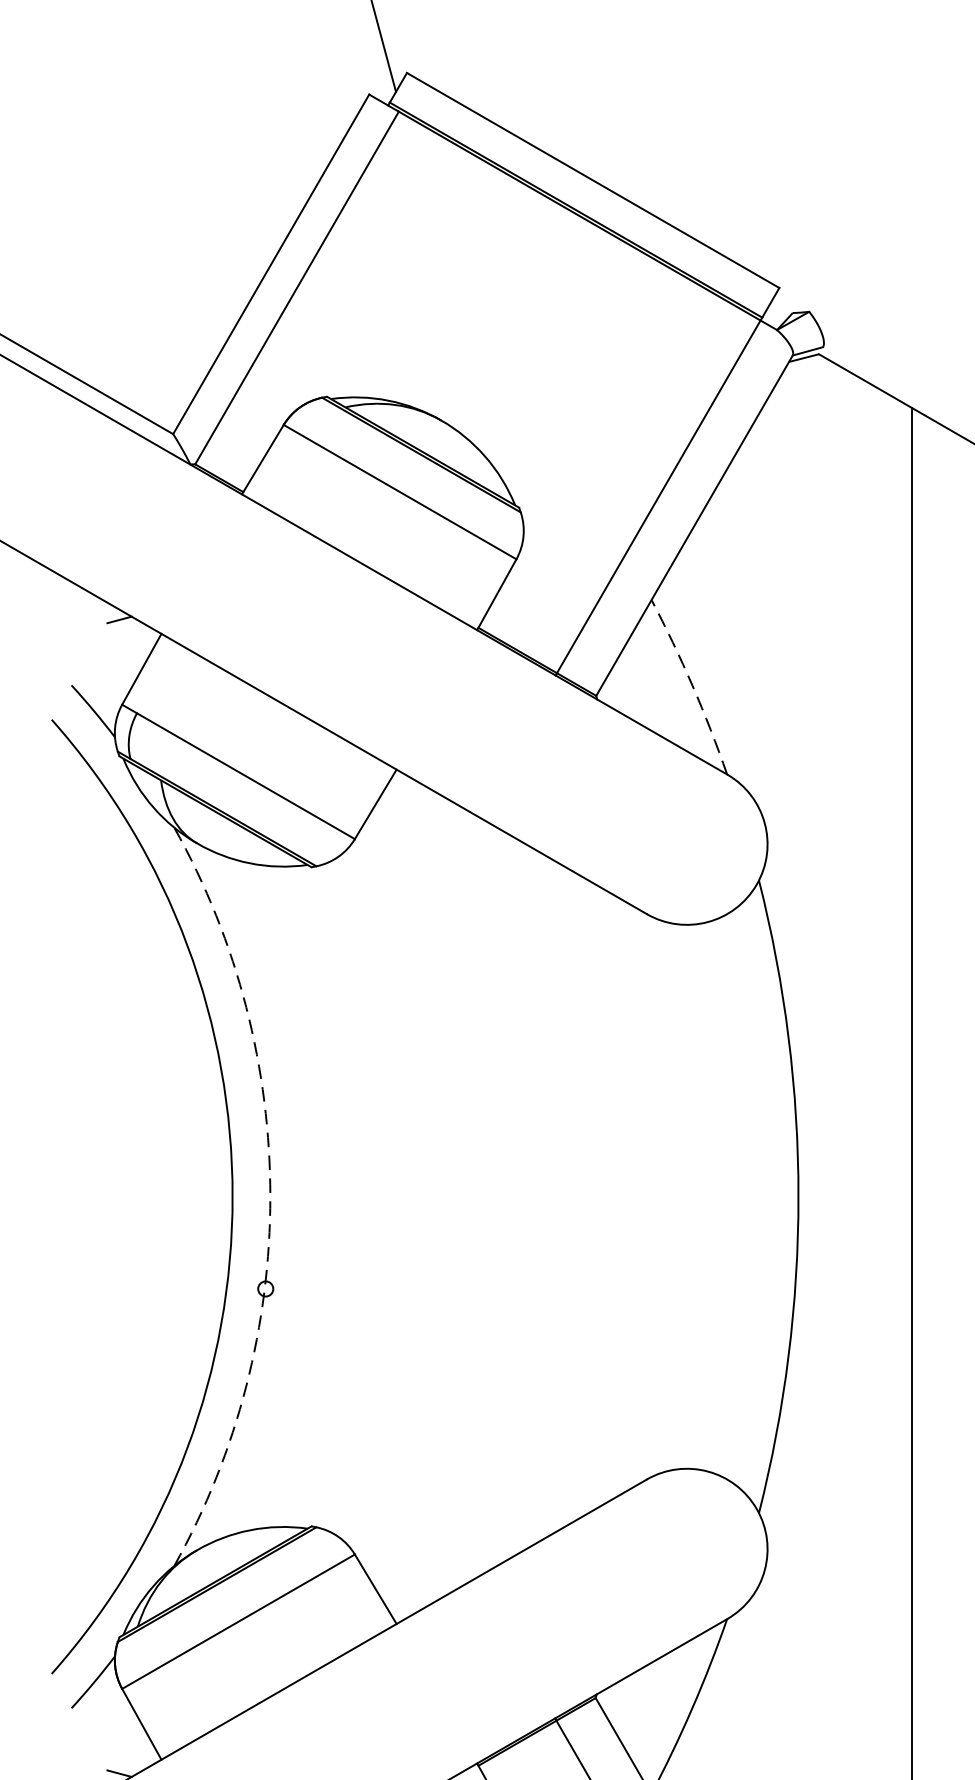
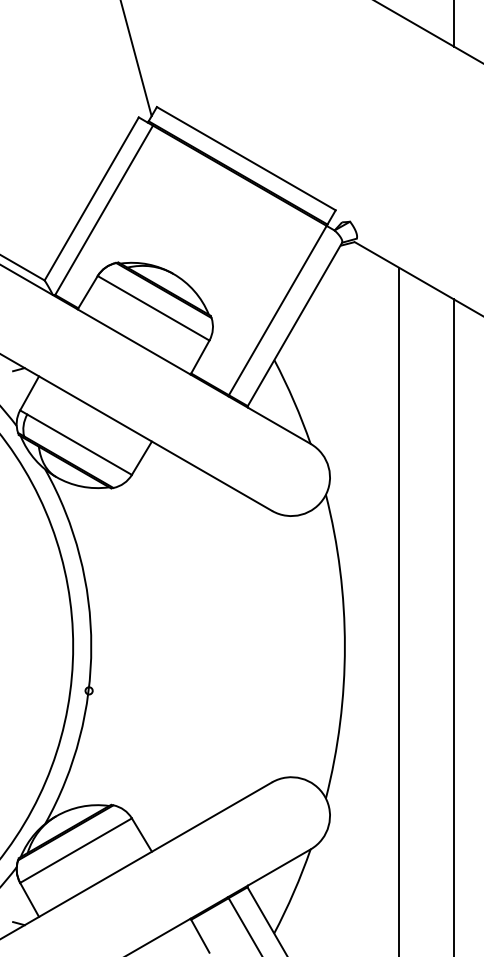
arc: (693, 686) -> (294, 401), dashed -> solid
arc: (270, 1196) -> (91, 646), dashed -> solid

